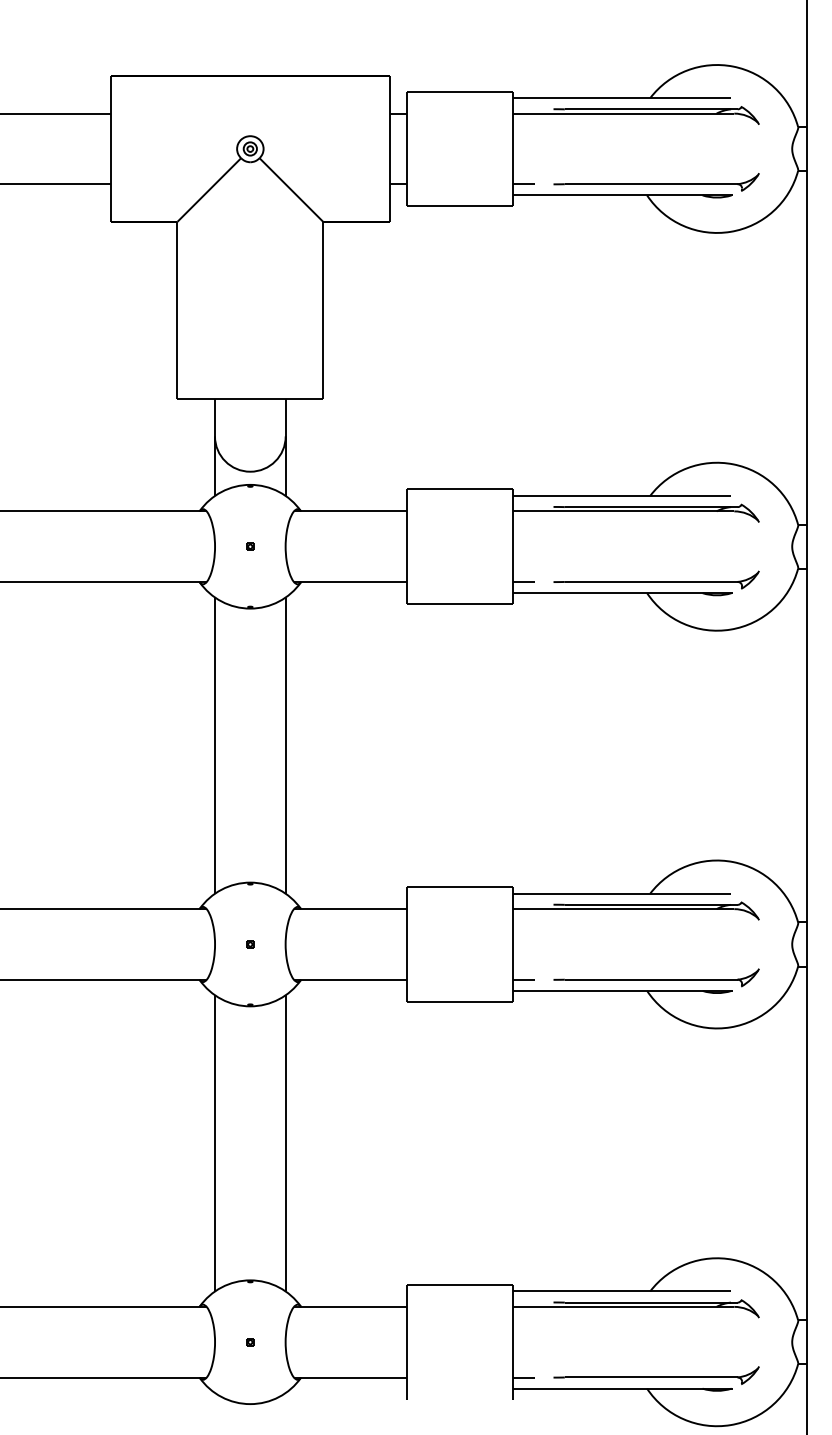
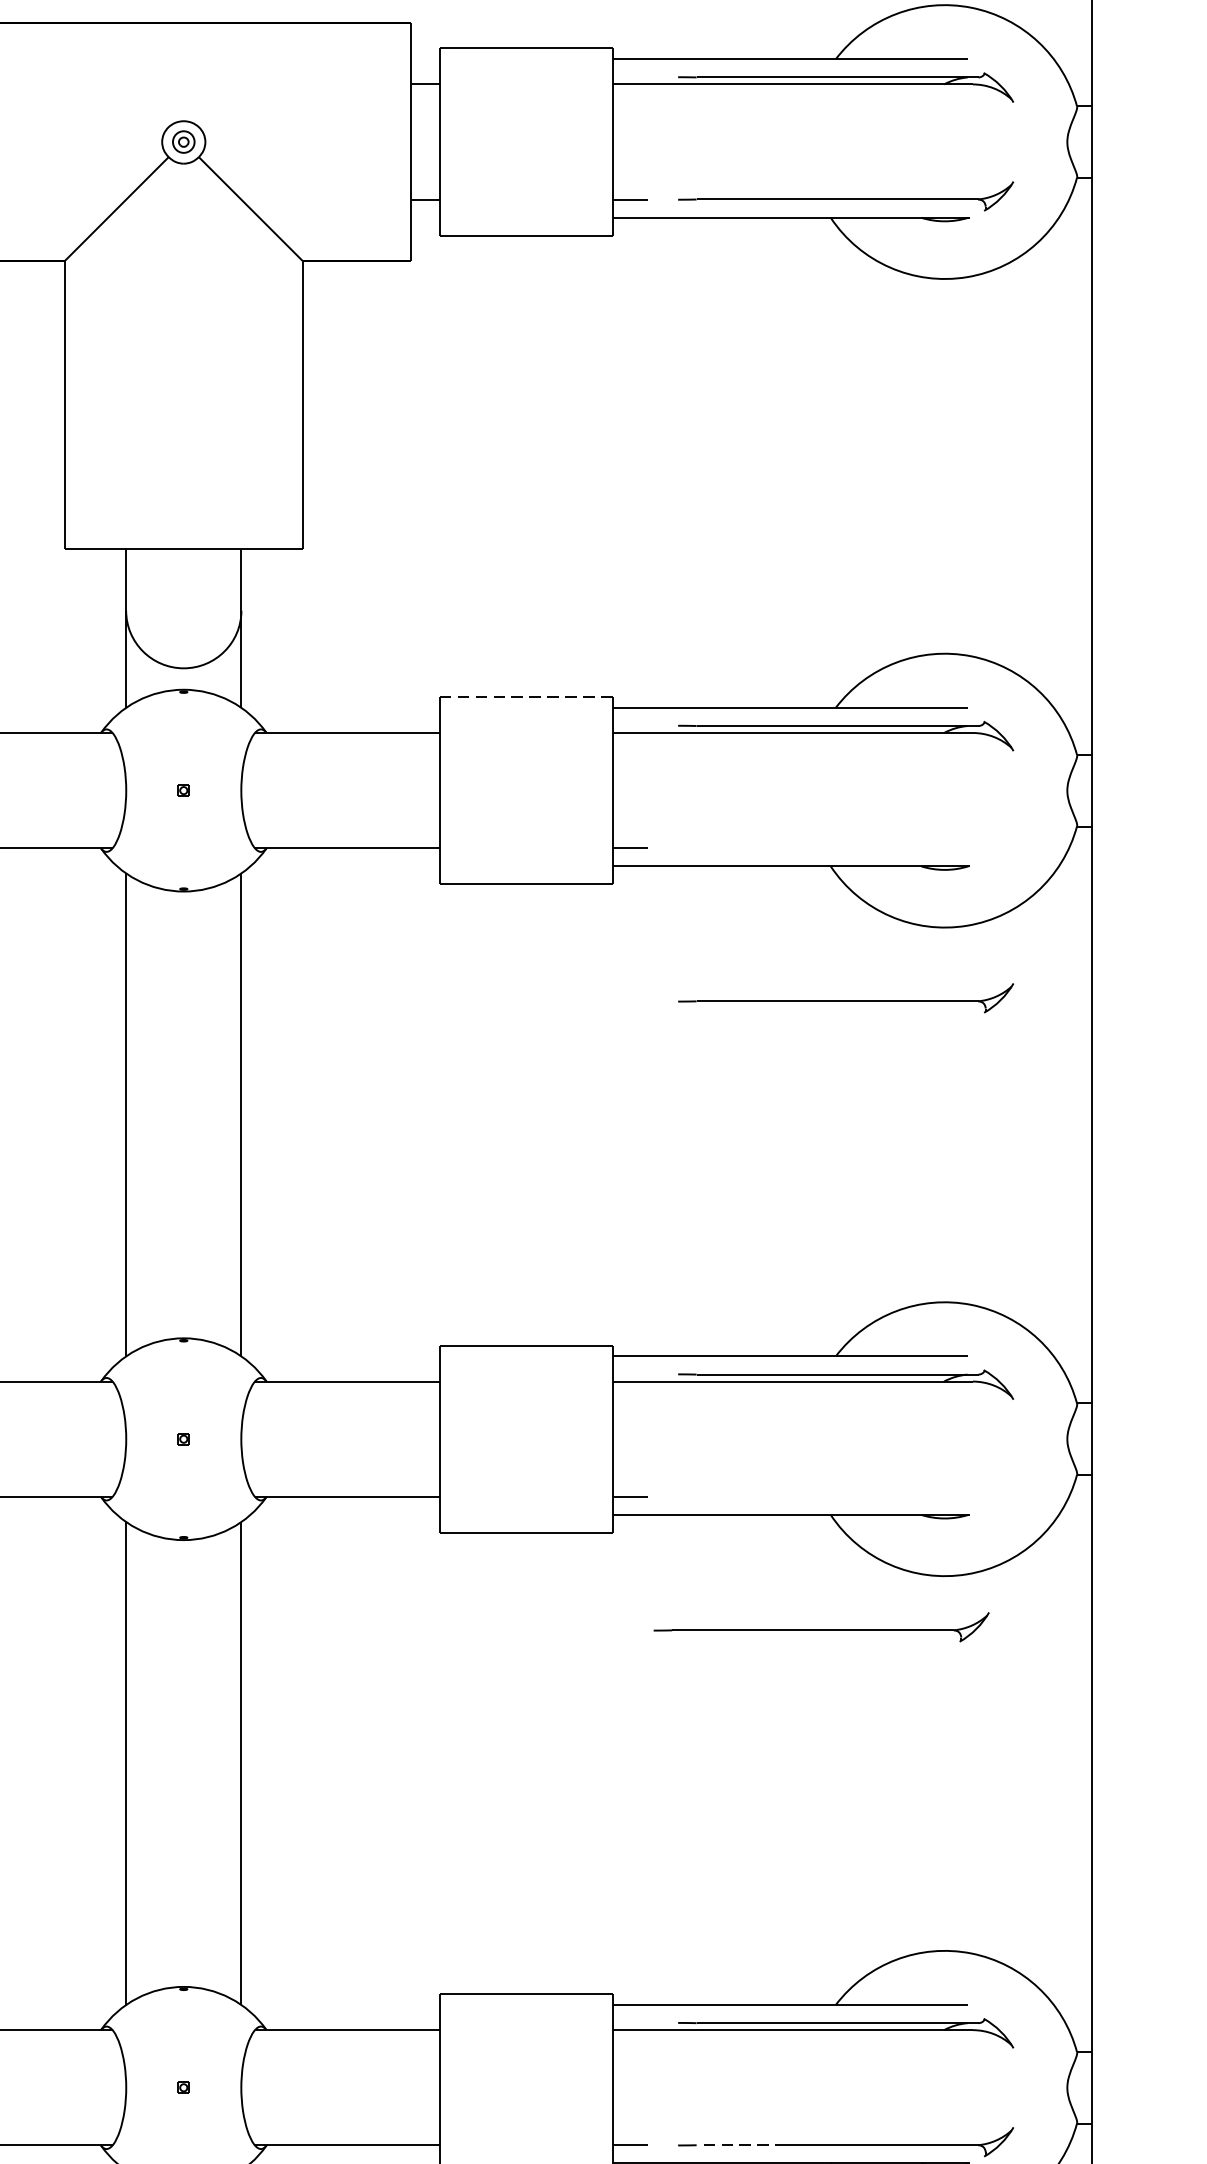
line: (459, 489) -> (524, 697), solid -> dashed
part: (656, 579) -> (846, 997), moved
part: (656, 977) -> (821, 1626), moved
line: (592, 1377) -> (741, 2145), solid -> dashed

